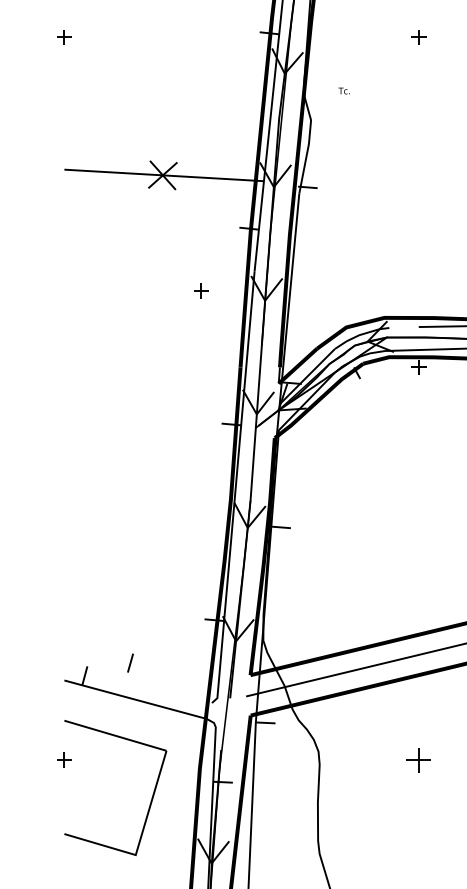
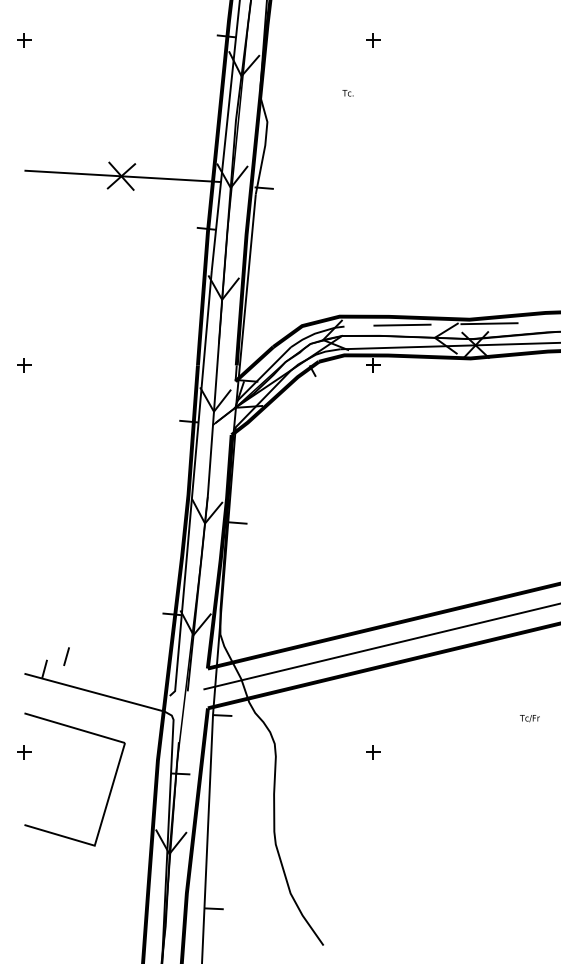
text: (343, 91) -> (347, 93), moved
part: (201, 291) -> (24, 365), moved
line: (130, 662) -> (66, 656), moved
part: (418, 760) -> (373, 752), size x0.62

